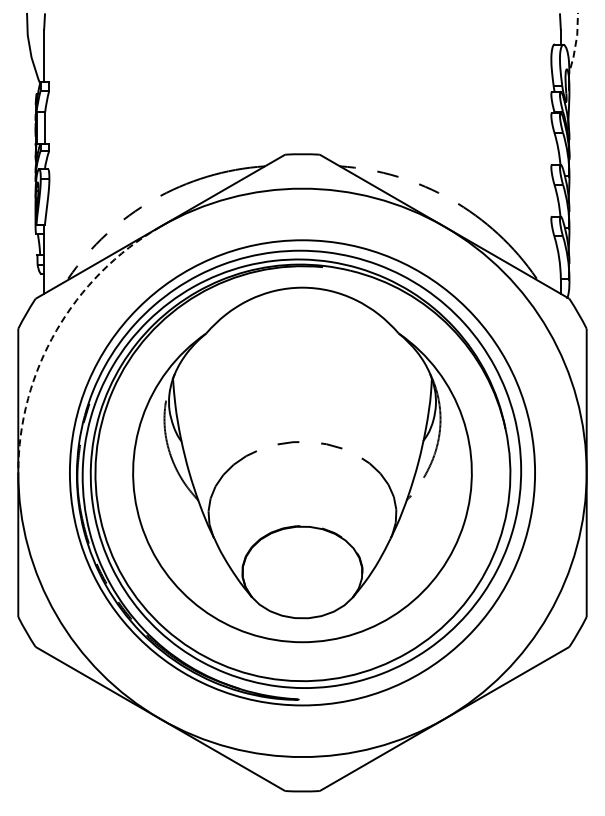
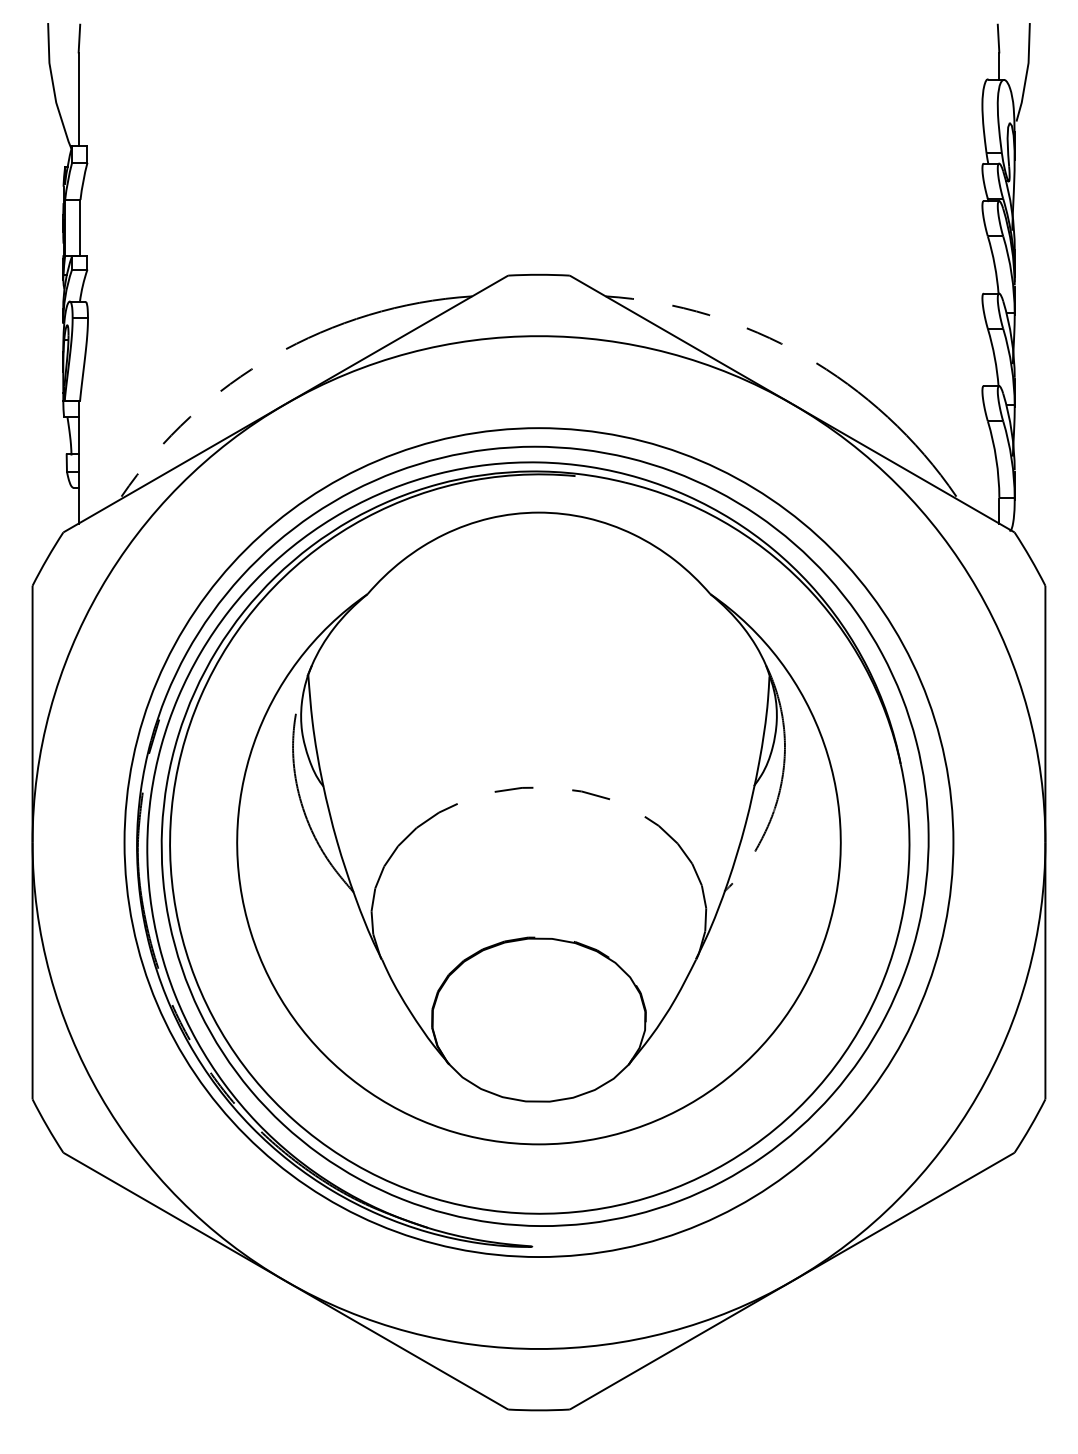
line: (576, 40) -> (1027, 72), dashed -> solid
arc: (56, 330) -> (100, 588), dashed -> solid

